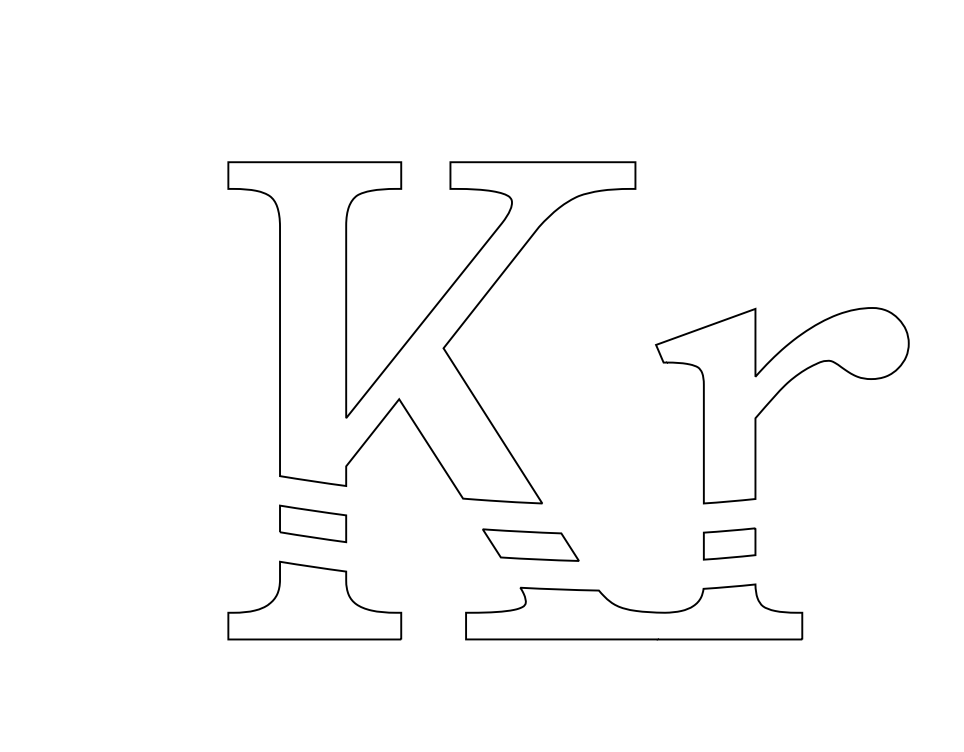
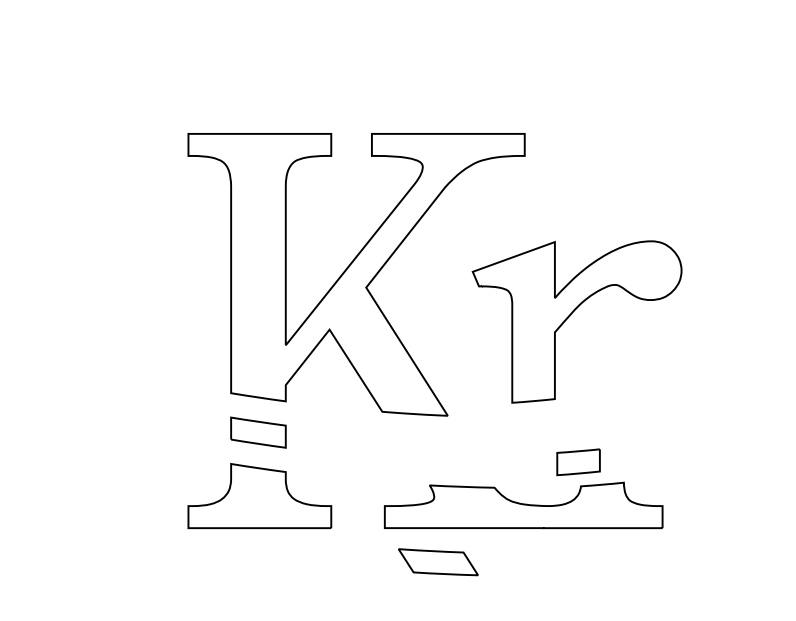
part: (775, 397) -> (571, 315), moved
part: (729, 544) -> (578, 462), moved
part: (531, 545) -> (438, 562), moved

